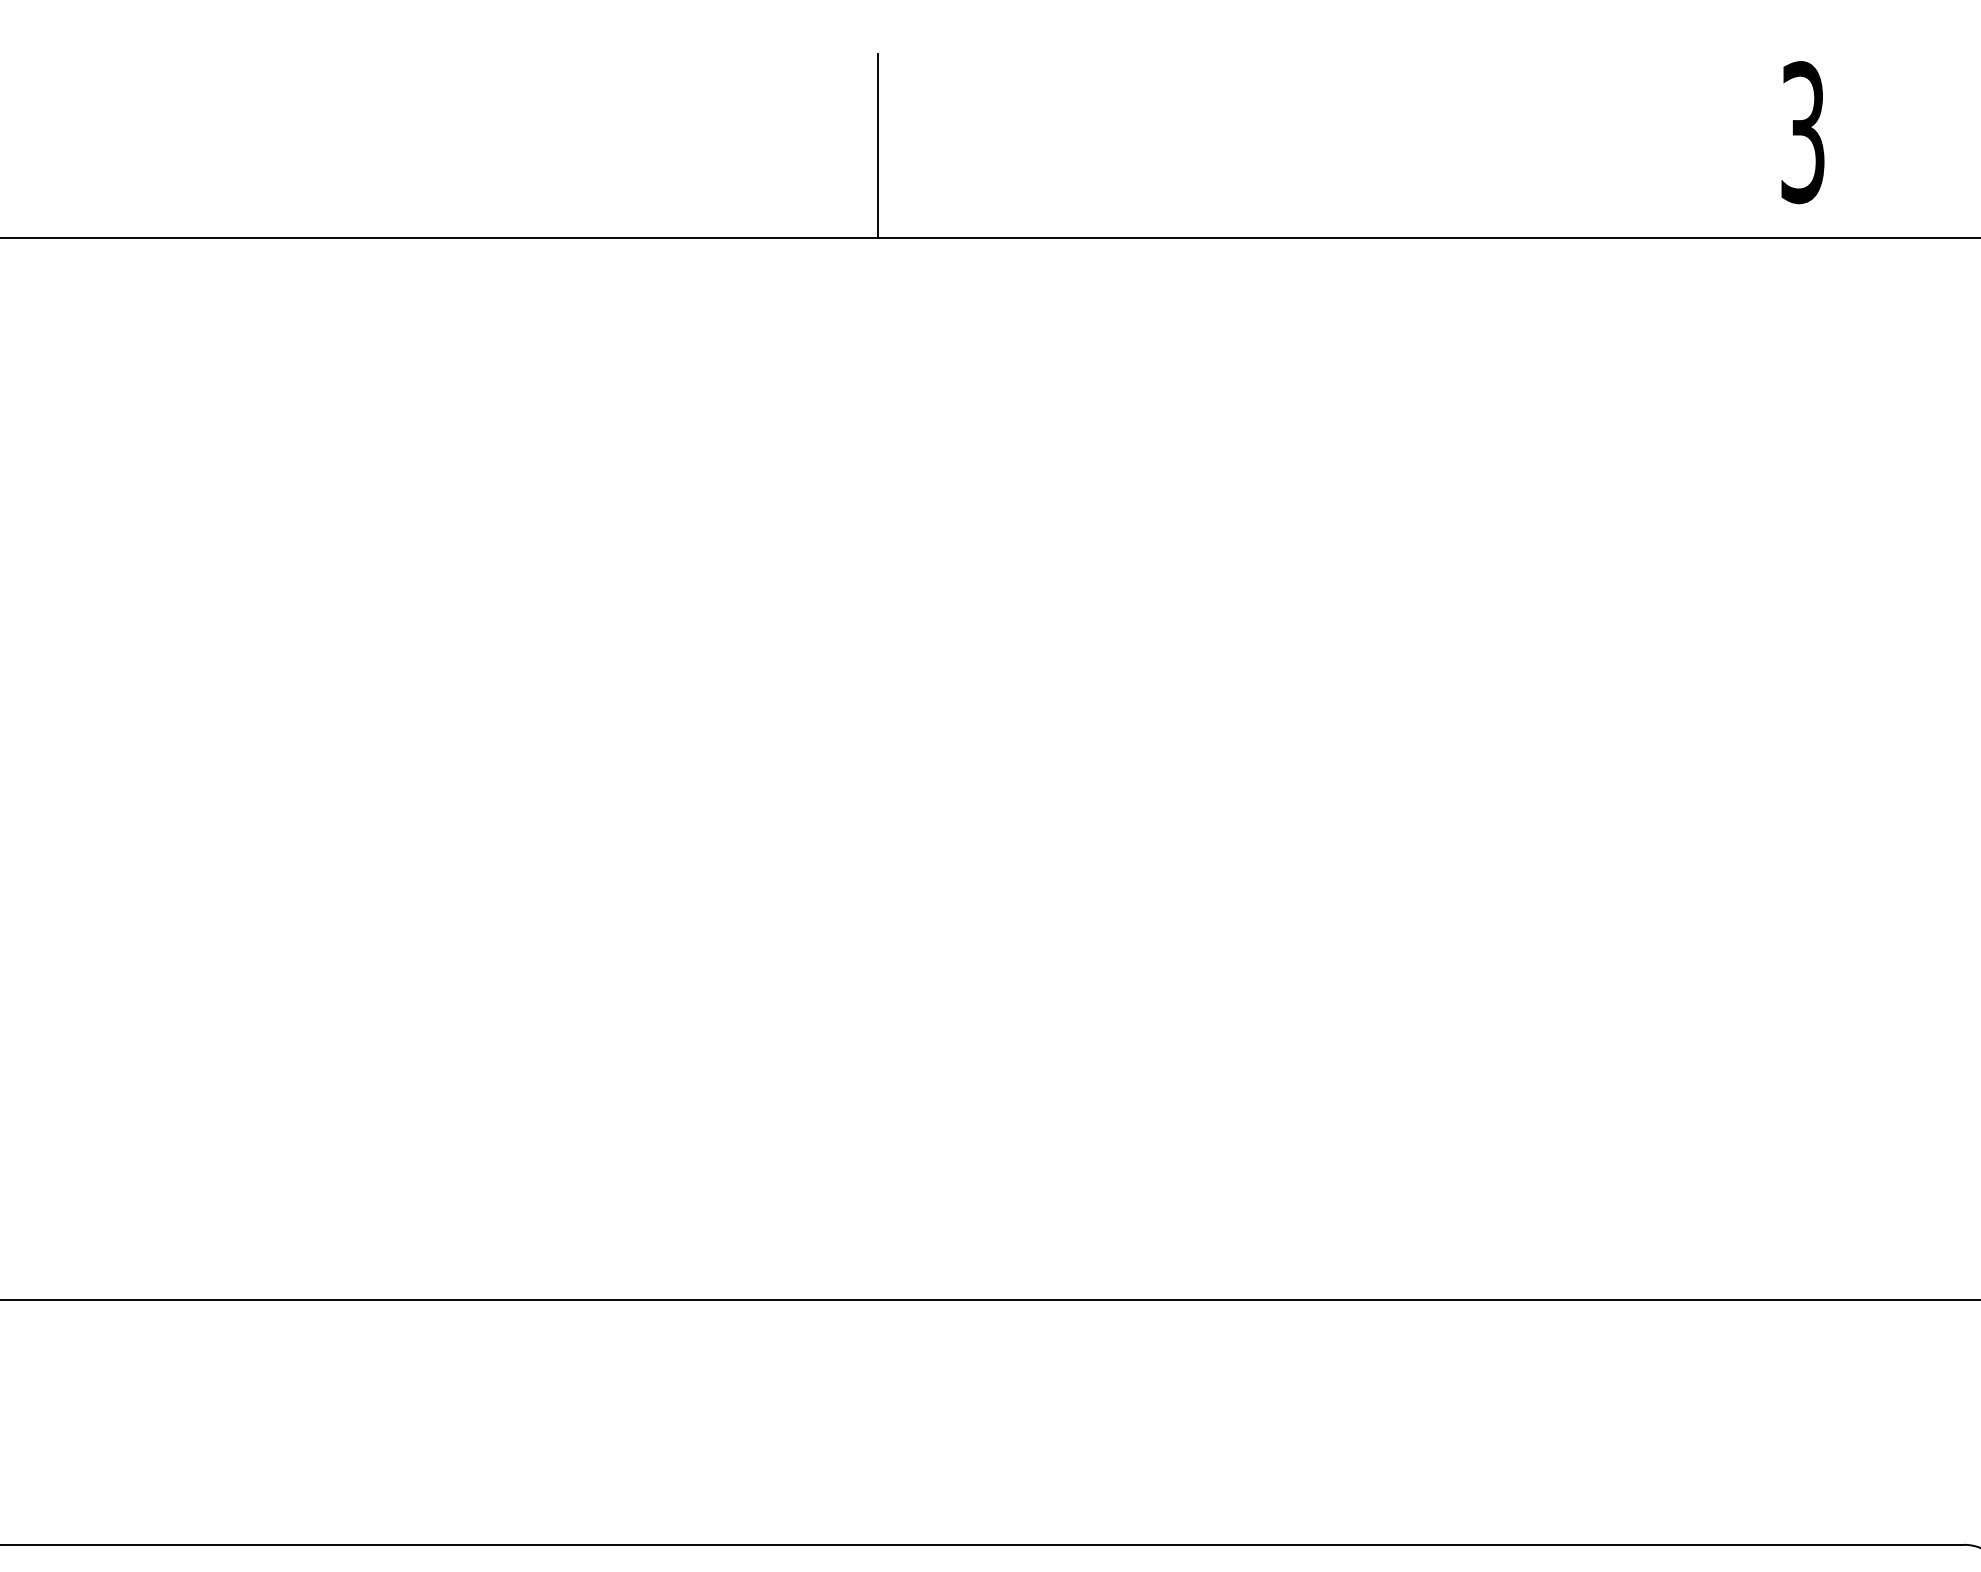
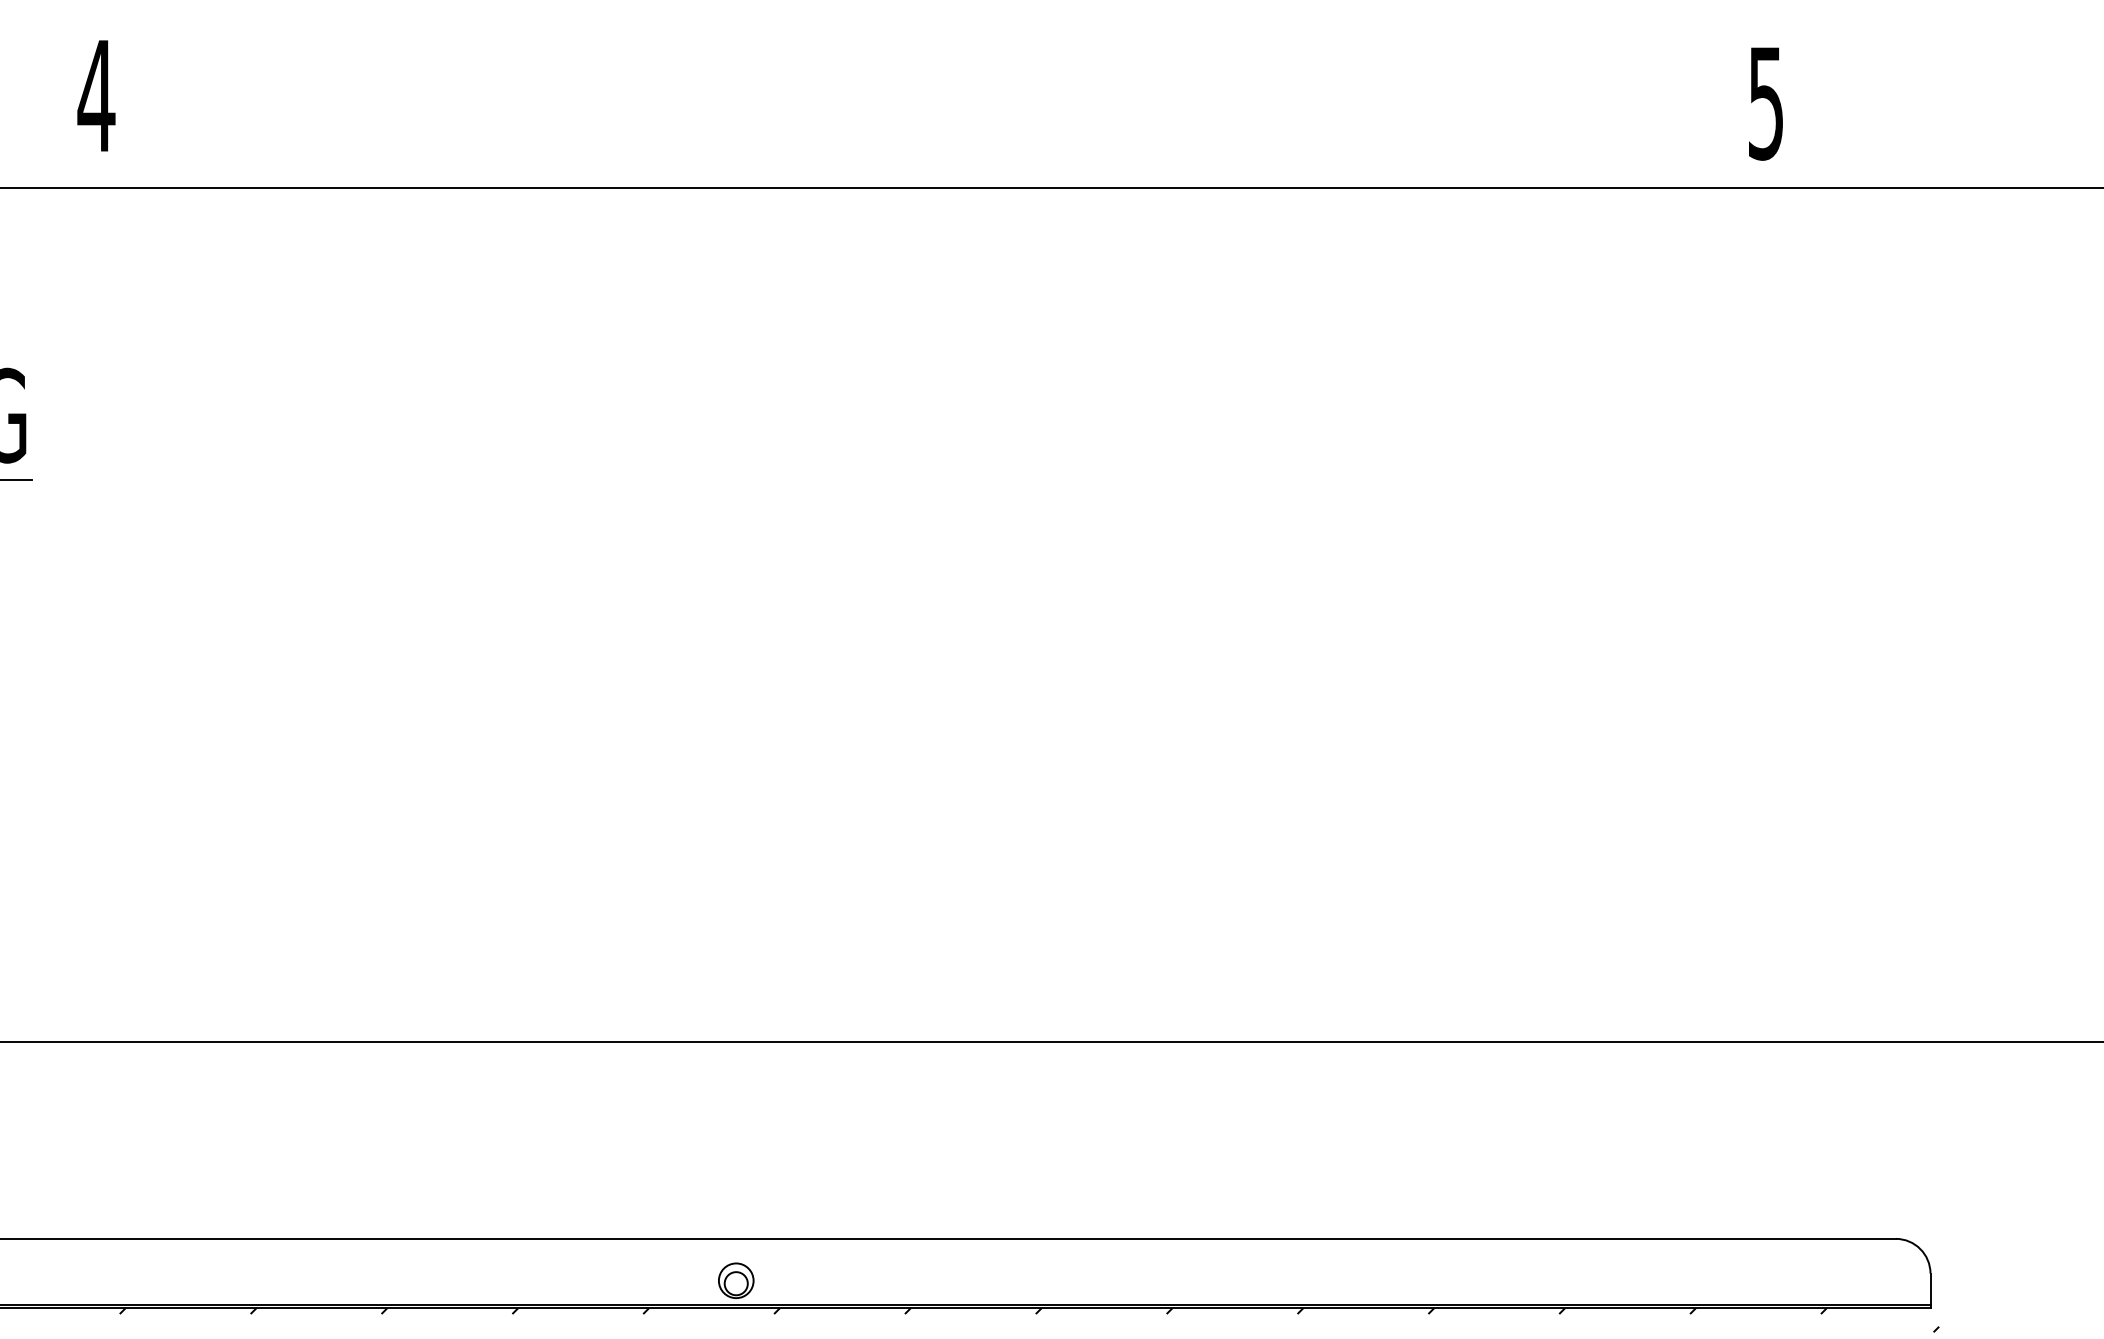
text: (1803, 131) -> (1766, 102), 3 -> 5
line: (878, 145) -> (1022, 113), removed

